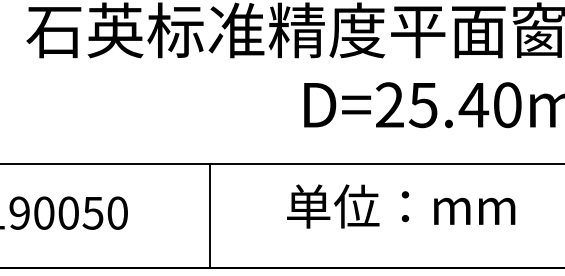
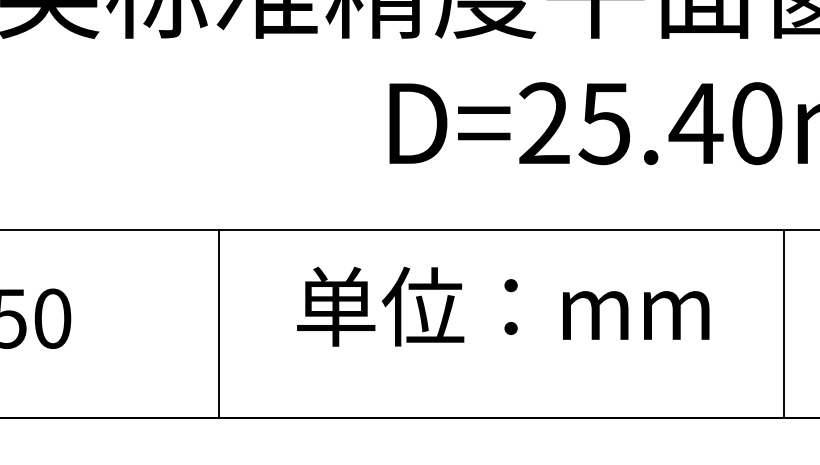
text: (401, 206) -> (503, 306), moved
line: (522, 215) -> (783, 322), added

